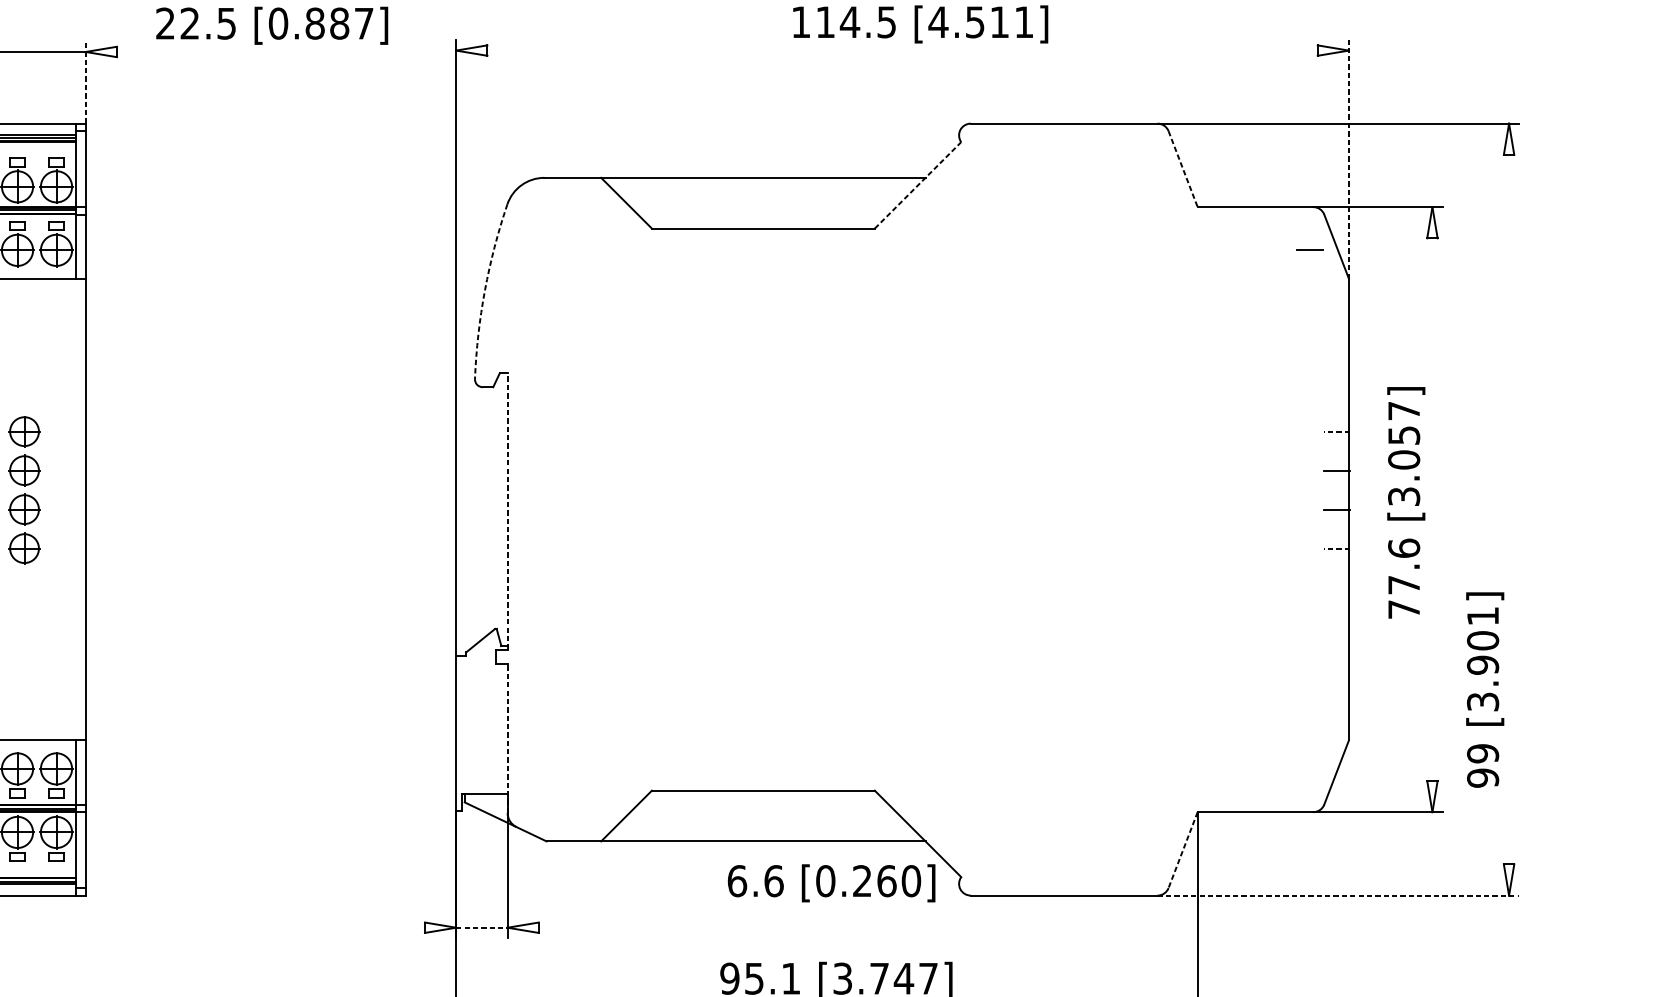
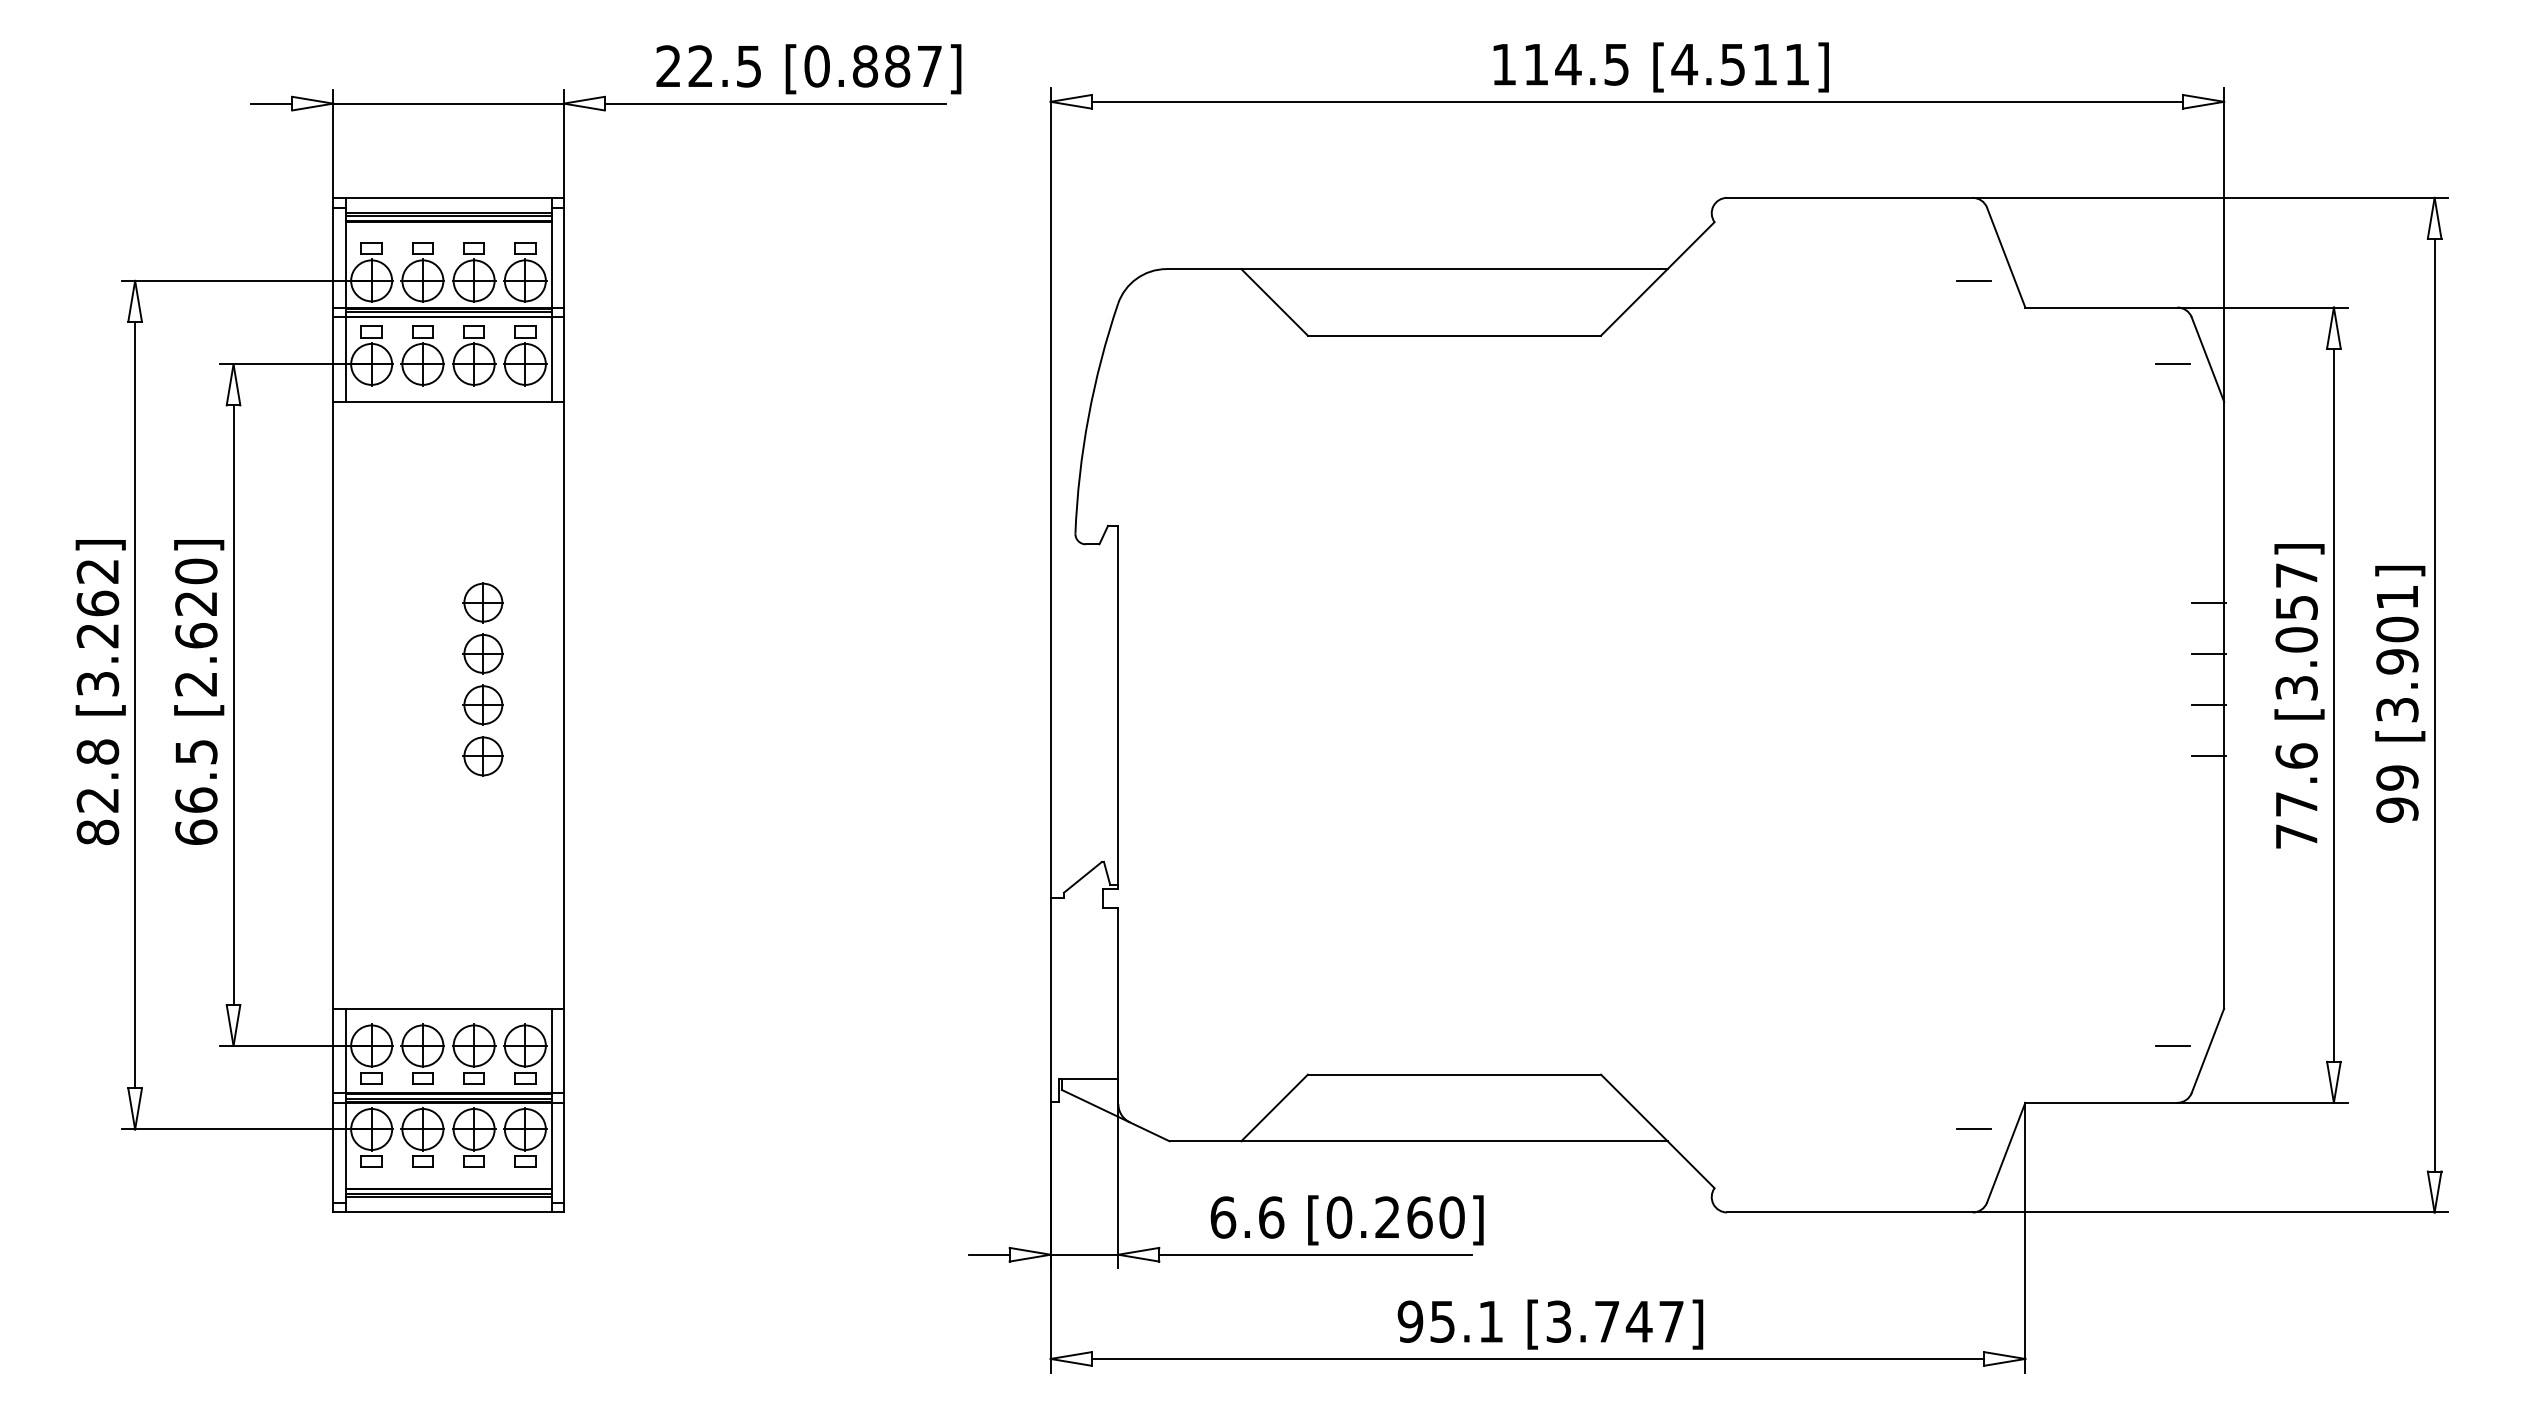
line: (902, 50) -> (1637, 101), added
line: (246, 51) -> (775, 103), added
line: (85, 82) -> (563, 143), dashed -> solid
line: (1349, 159) -> (2224, 245), dashed -> solid
line: (1183, 169) -> (2006, 258), dashed -> solid
line: (918, 185) -> (1658, 278), dashed -> solid
line: (1158, 186) -> (1974, 280), added
arc: (484, 290) -> (1088, 417), dashed -> solid
line: (1337, 431) -> (2208, 602), dashed -> solid
line: (1432, 509) -> (2333, 704), added
line: (1508, 509) -> (2434, 704), added
line: (507, 511) -> (1118, 707), dashed -> solid
line: (1337, 548) -> (2208, 756), dashed -> solid
text: (1485, 690) -> (2400, 694), moved
line: (507, 738) -> (1118, 1005), dashed -> solid
line: (1309, 768) -> (2172, 1045), added
line: (1158, 832) -> (1974, 1129), added
line: (1183, 850) -> (2006, 1153), dashed -> solid
text: (831, 883) -> (1346, 1220), moved
line: (1338, 895) -> (2210, 1212), dashed -> solid
line: (408, 927) -> (988, 1254), added
line: (481, 927) -> (1084, 1254), dashed -> solid
line: (657, 927) -> (1315, 1254), added

